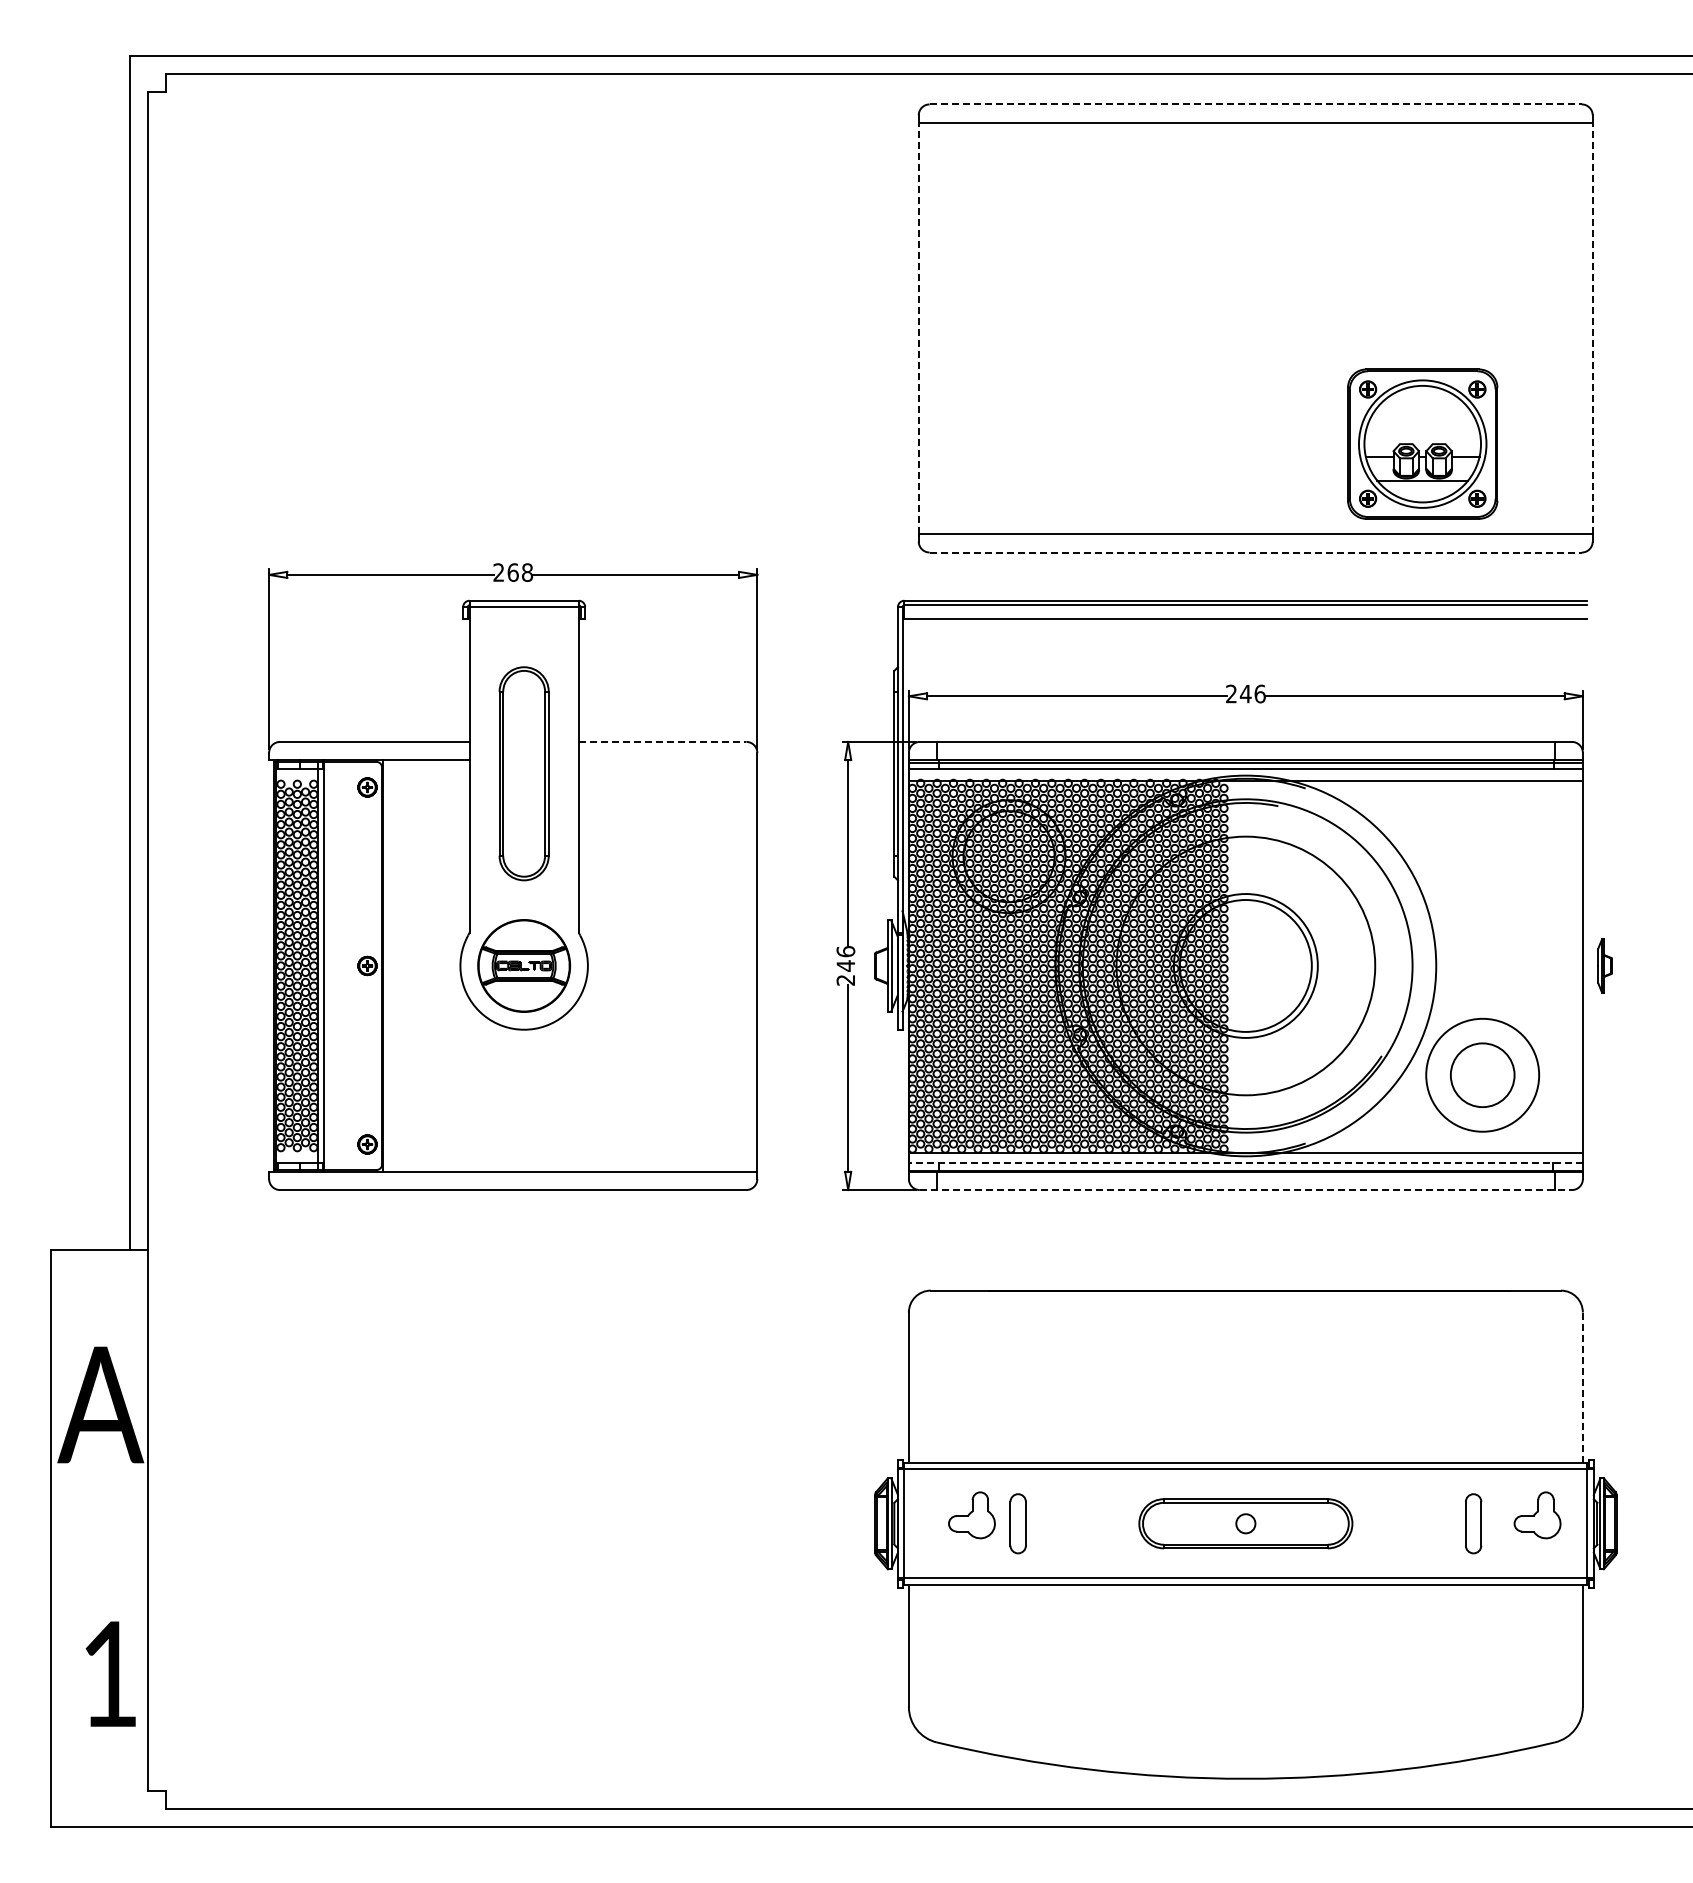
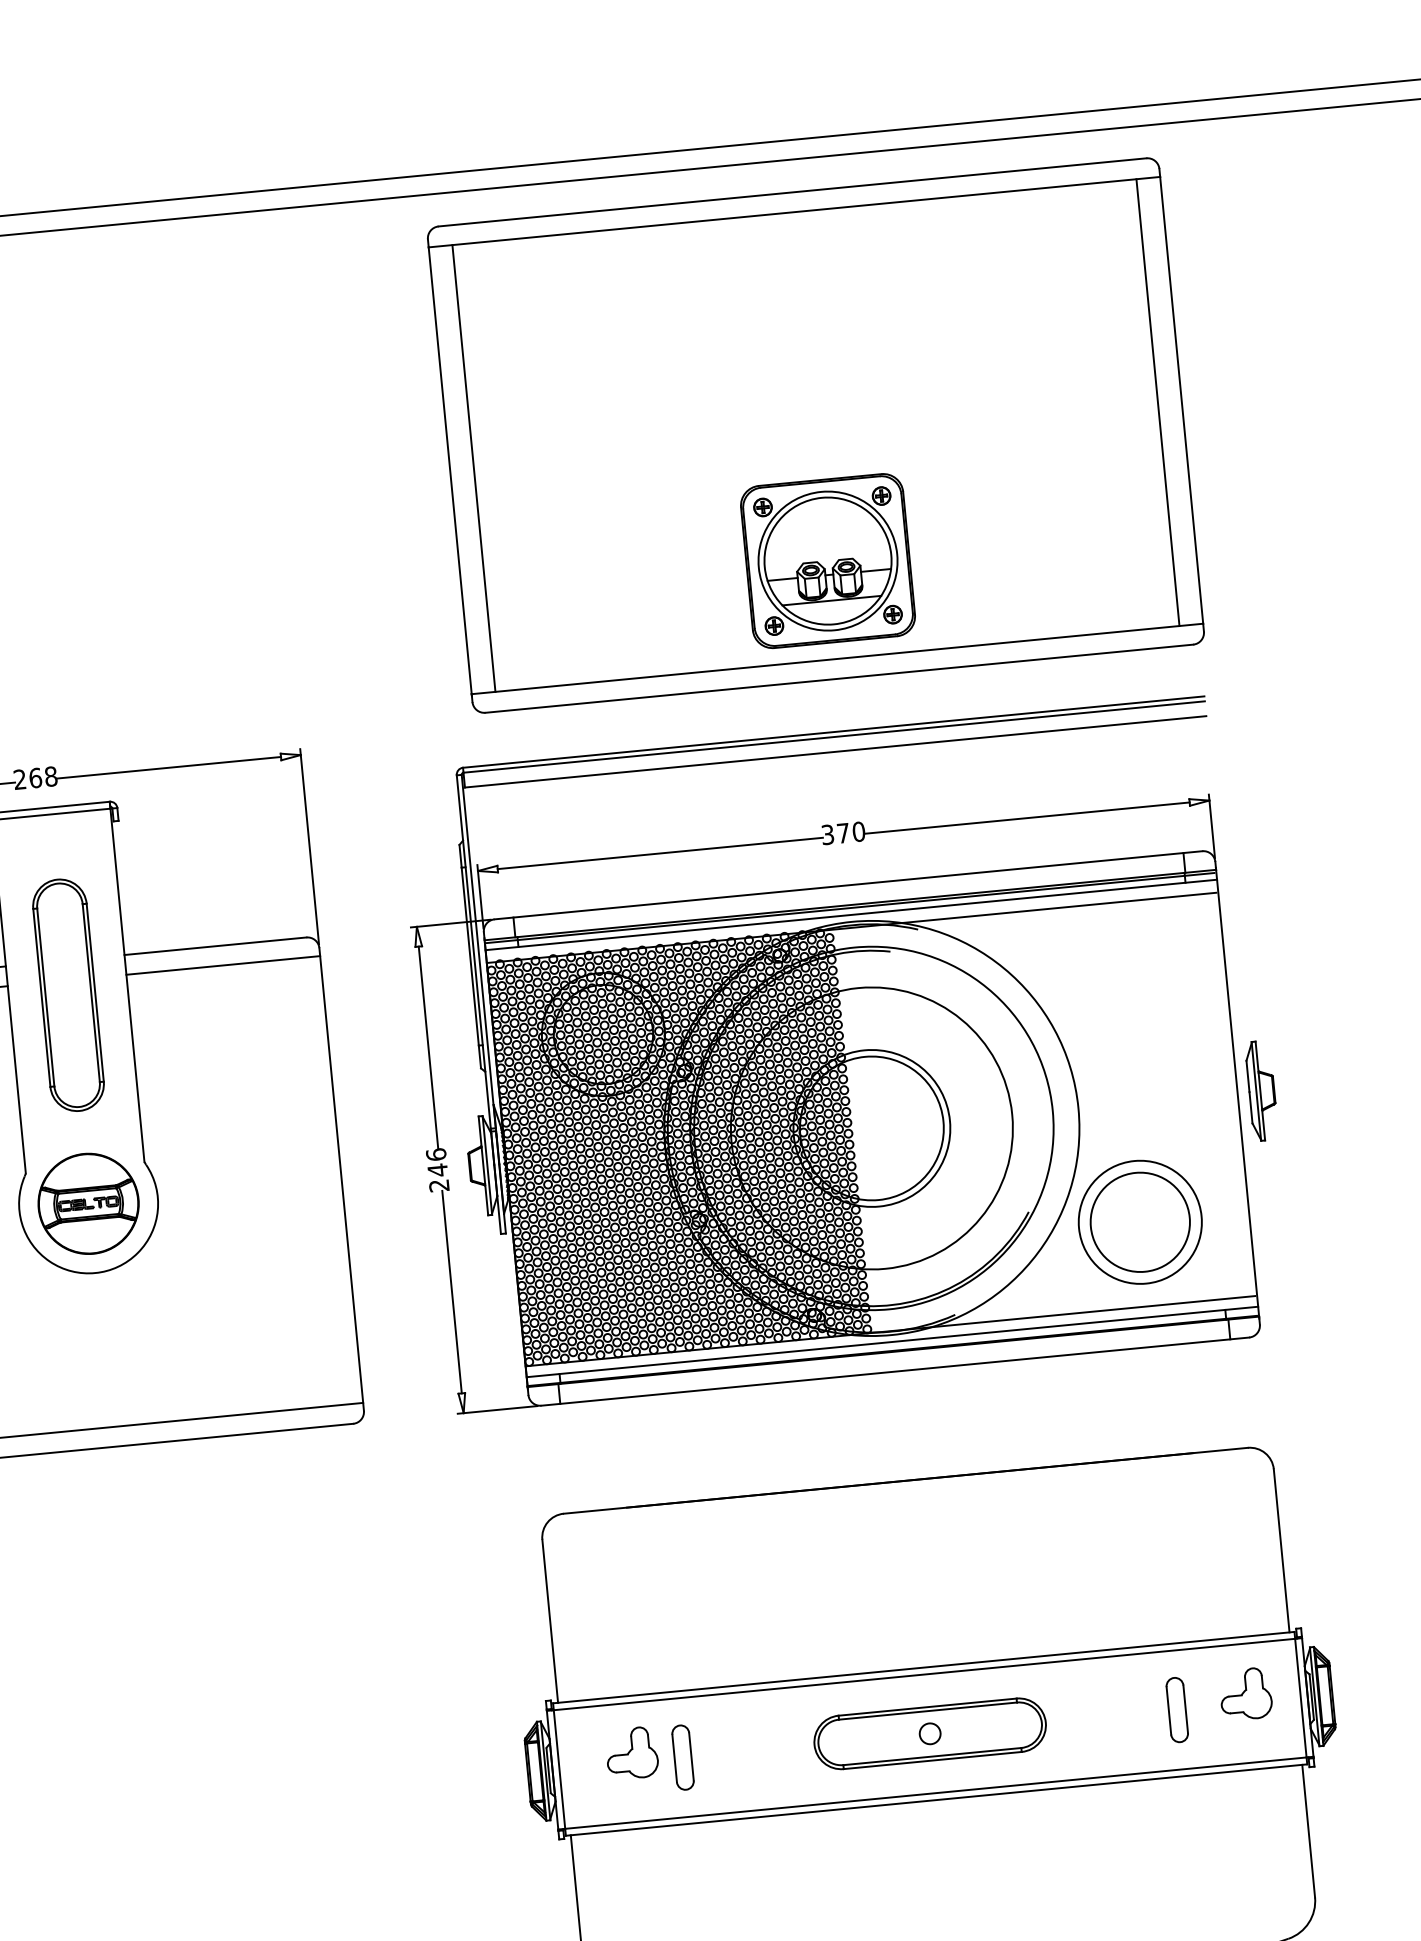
line: (1256, 104) -> (793, 192), dashed -> solid
line: (918, 328) -> (449, 470), dashed -> solid
line: (940, 328) -> (473, 468), added
line: (1570, 328) -> (1157, 402), added
line: (1592, 328) -> (1181, 400), dashed -> solid
part: (1422, 443) -> (827, 560), moved
line: (1256, 552) -> (840, 678), dashed -> solid
text: (1245, 693) -> (842, 832), 246 -> 370
line: (662, 741) -> (215, 945), dashed -> solid
line: (667, 760) -> (222, 965), added
part: (1604, 965) -> (1261, 1090), size x1.67
circle: (1482, 1074) -> (1140, 1221), size x1.43
line: (1245, 1162) -> (892, 1341), dashed -> solid
line: (1246, 1190) -> (896, 1372), dashed -> solid
line: (1582, 1387) -> (1281, 1550), dashed -> solid

